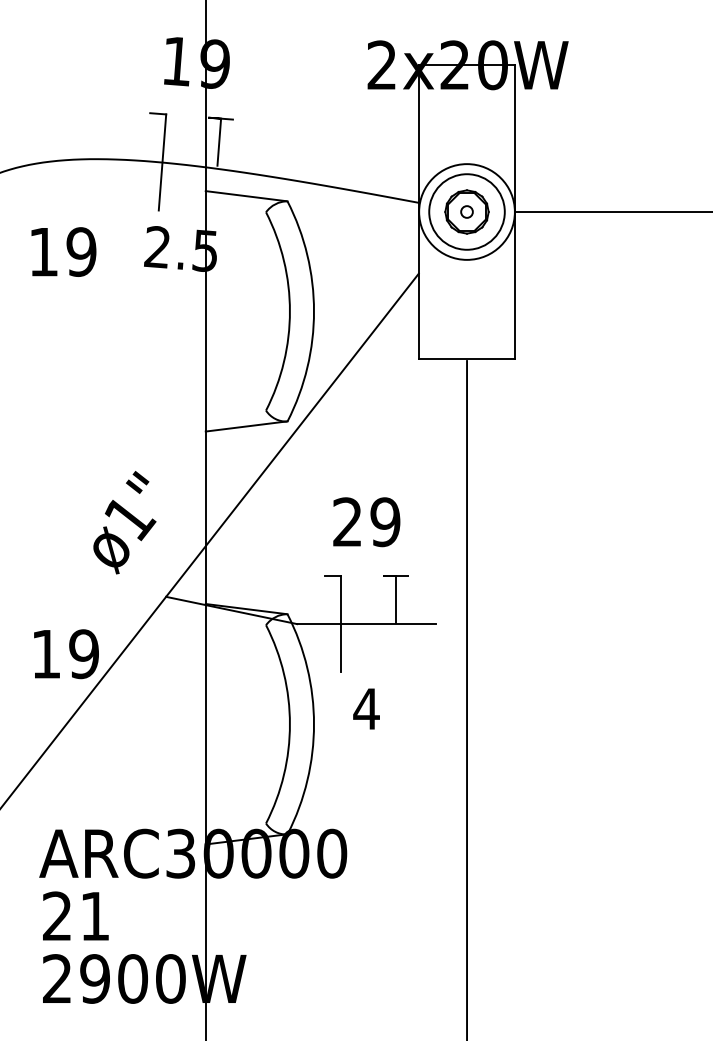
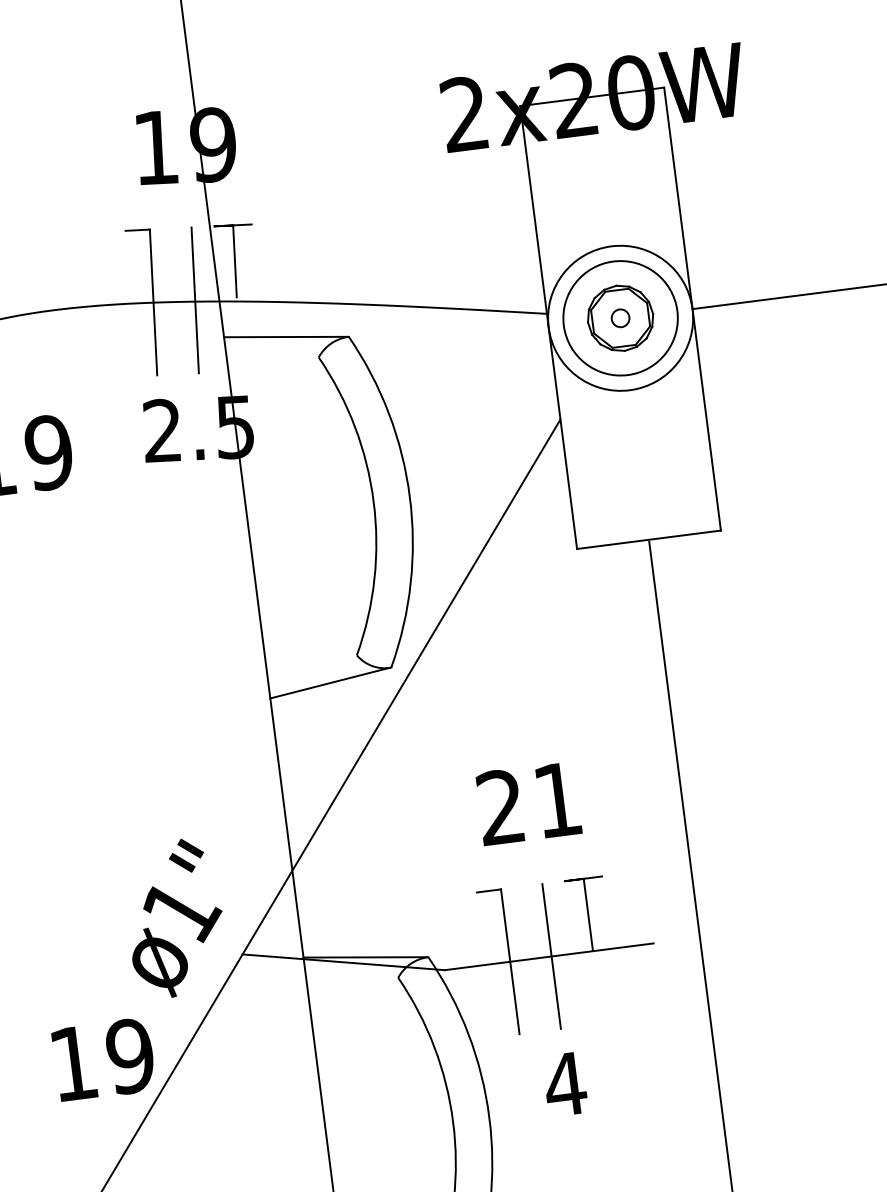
line: (189, 164) -> (194, 300), added
text: (124, 522) -> (174, 918), moved
text: (385, 522) -> (557, 800), 29 -> 21
line: (368, 623) -> (551, 955), added

